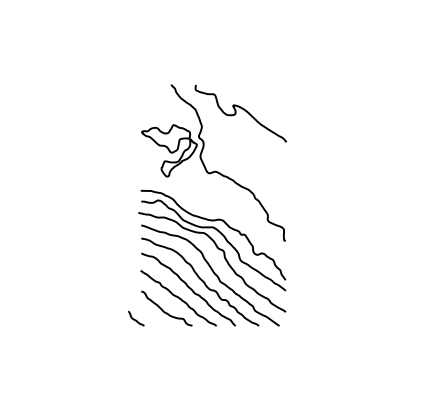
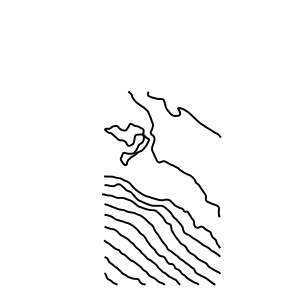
curve: (136, 319) -> (111, 279), moved

